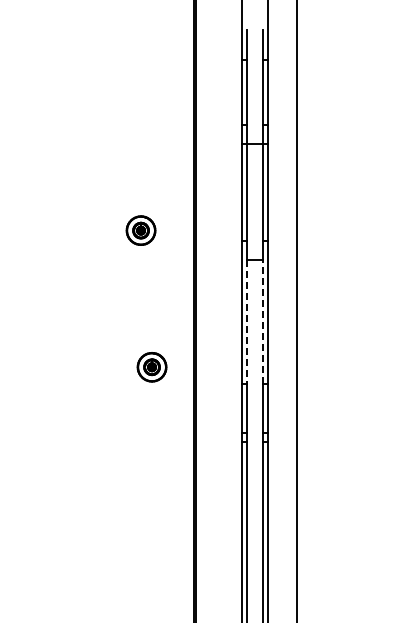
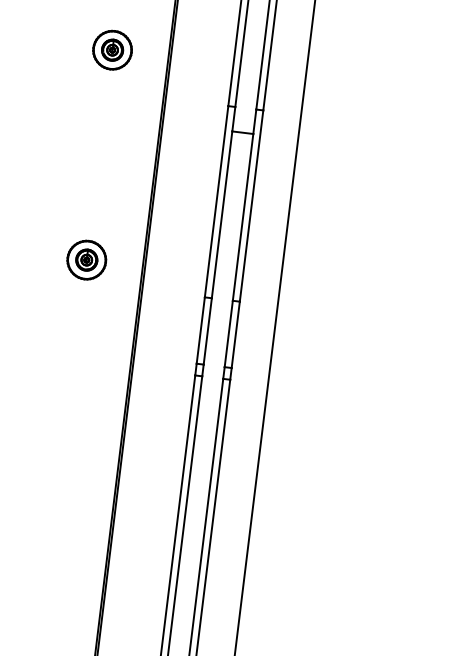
part: (140, 230) -> (111, 49), moved
line: (263, 321) -> (243, 217), dashed -> solid
line: (247, 322) -> (222, 215), dashed -> solid

